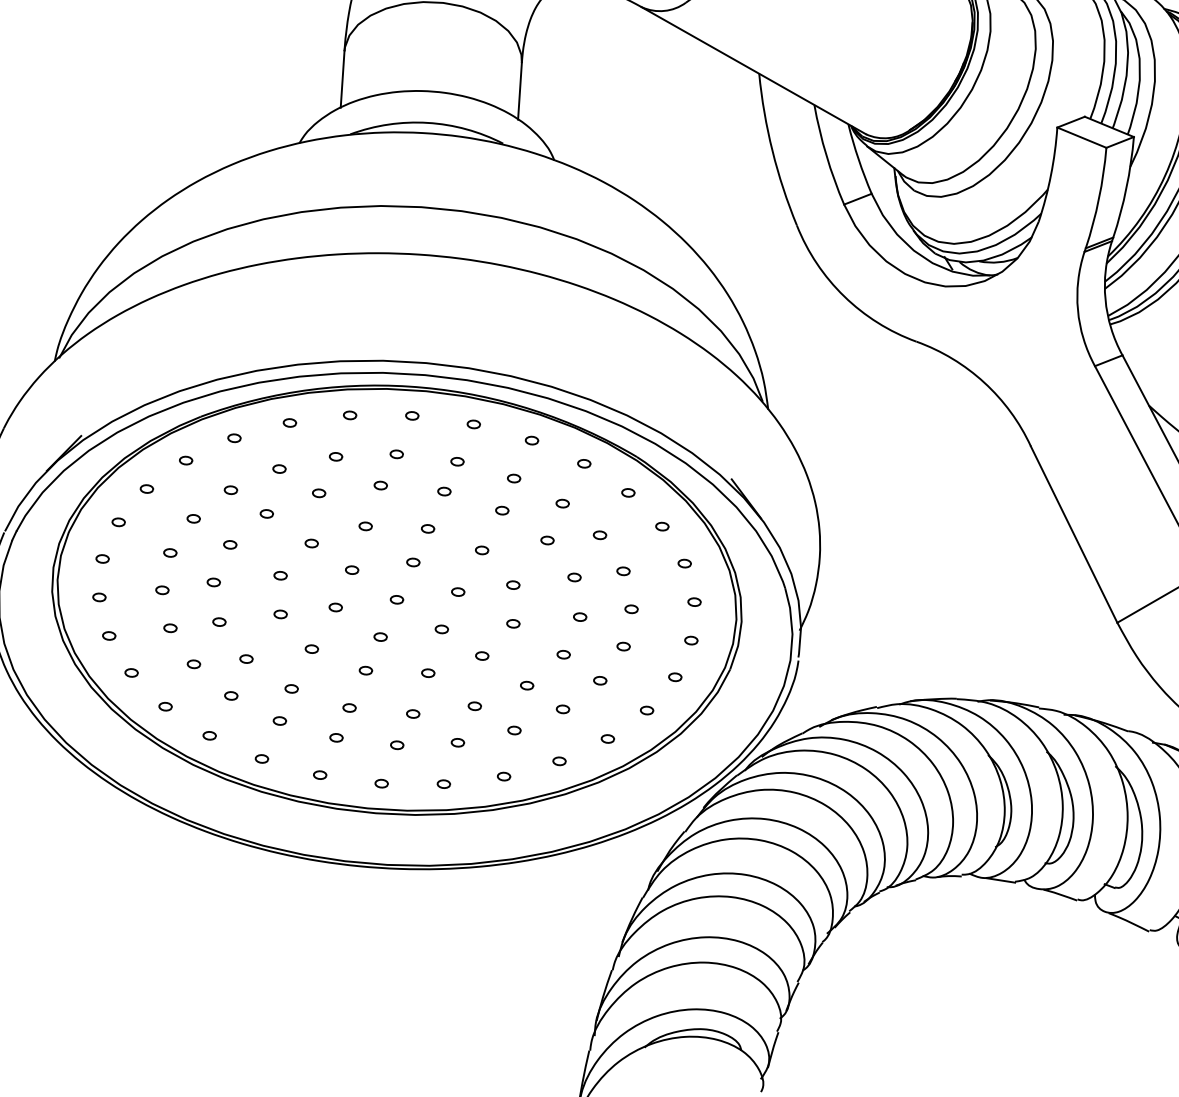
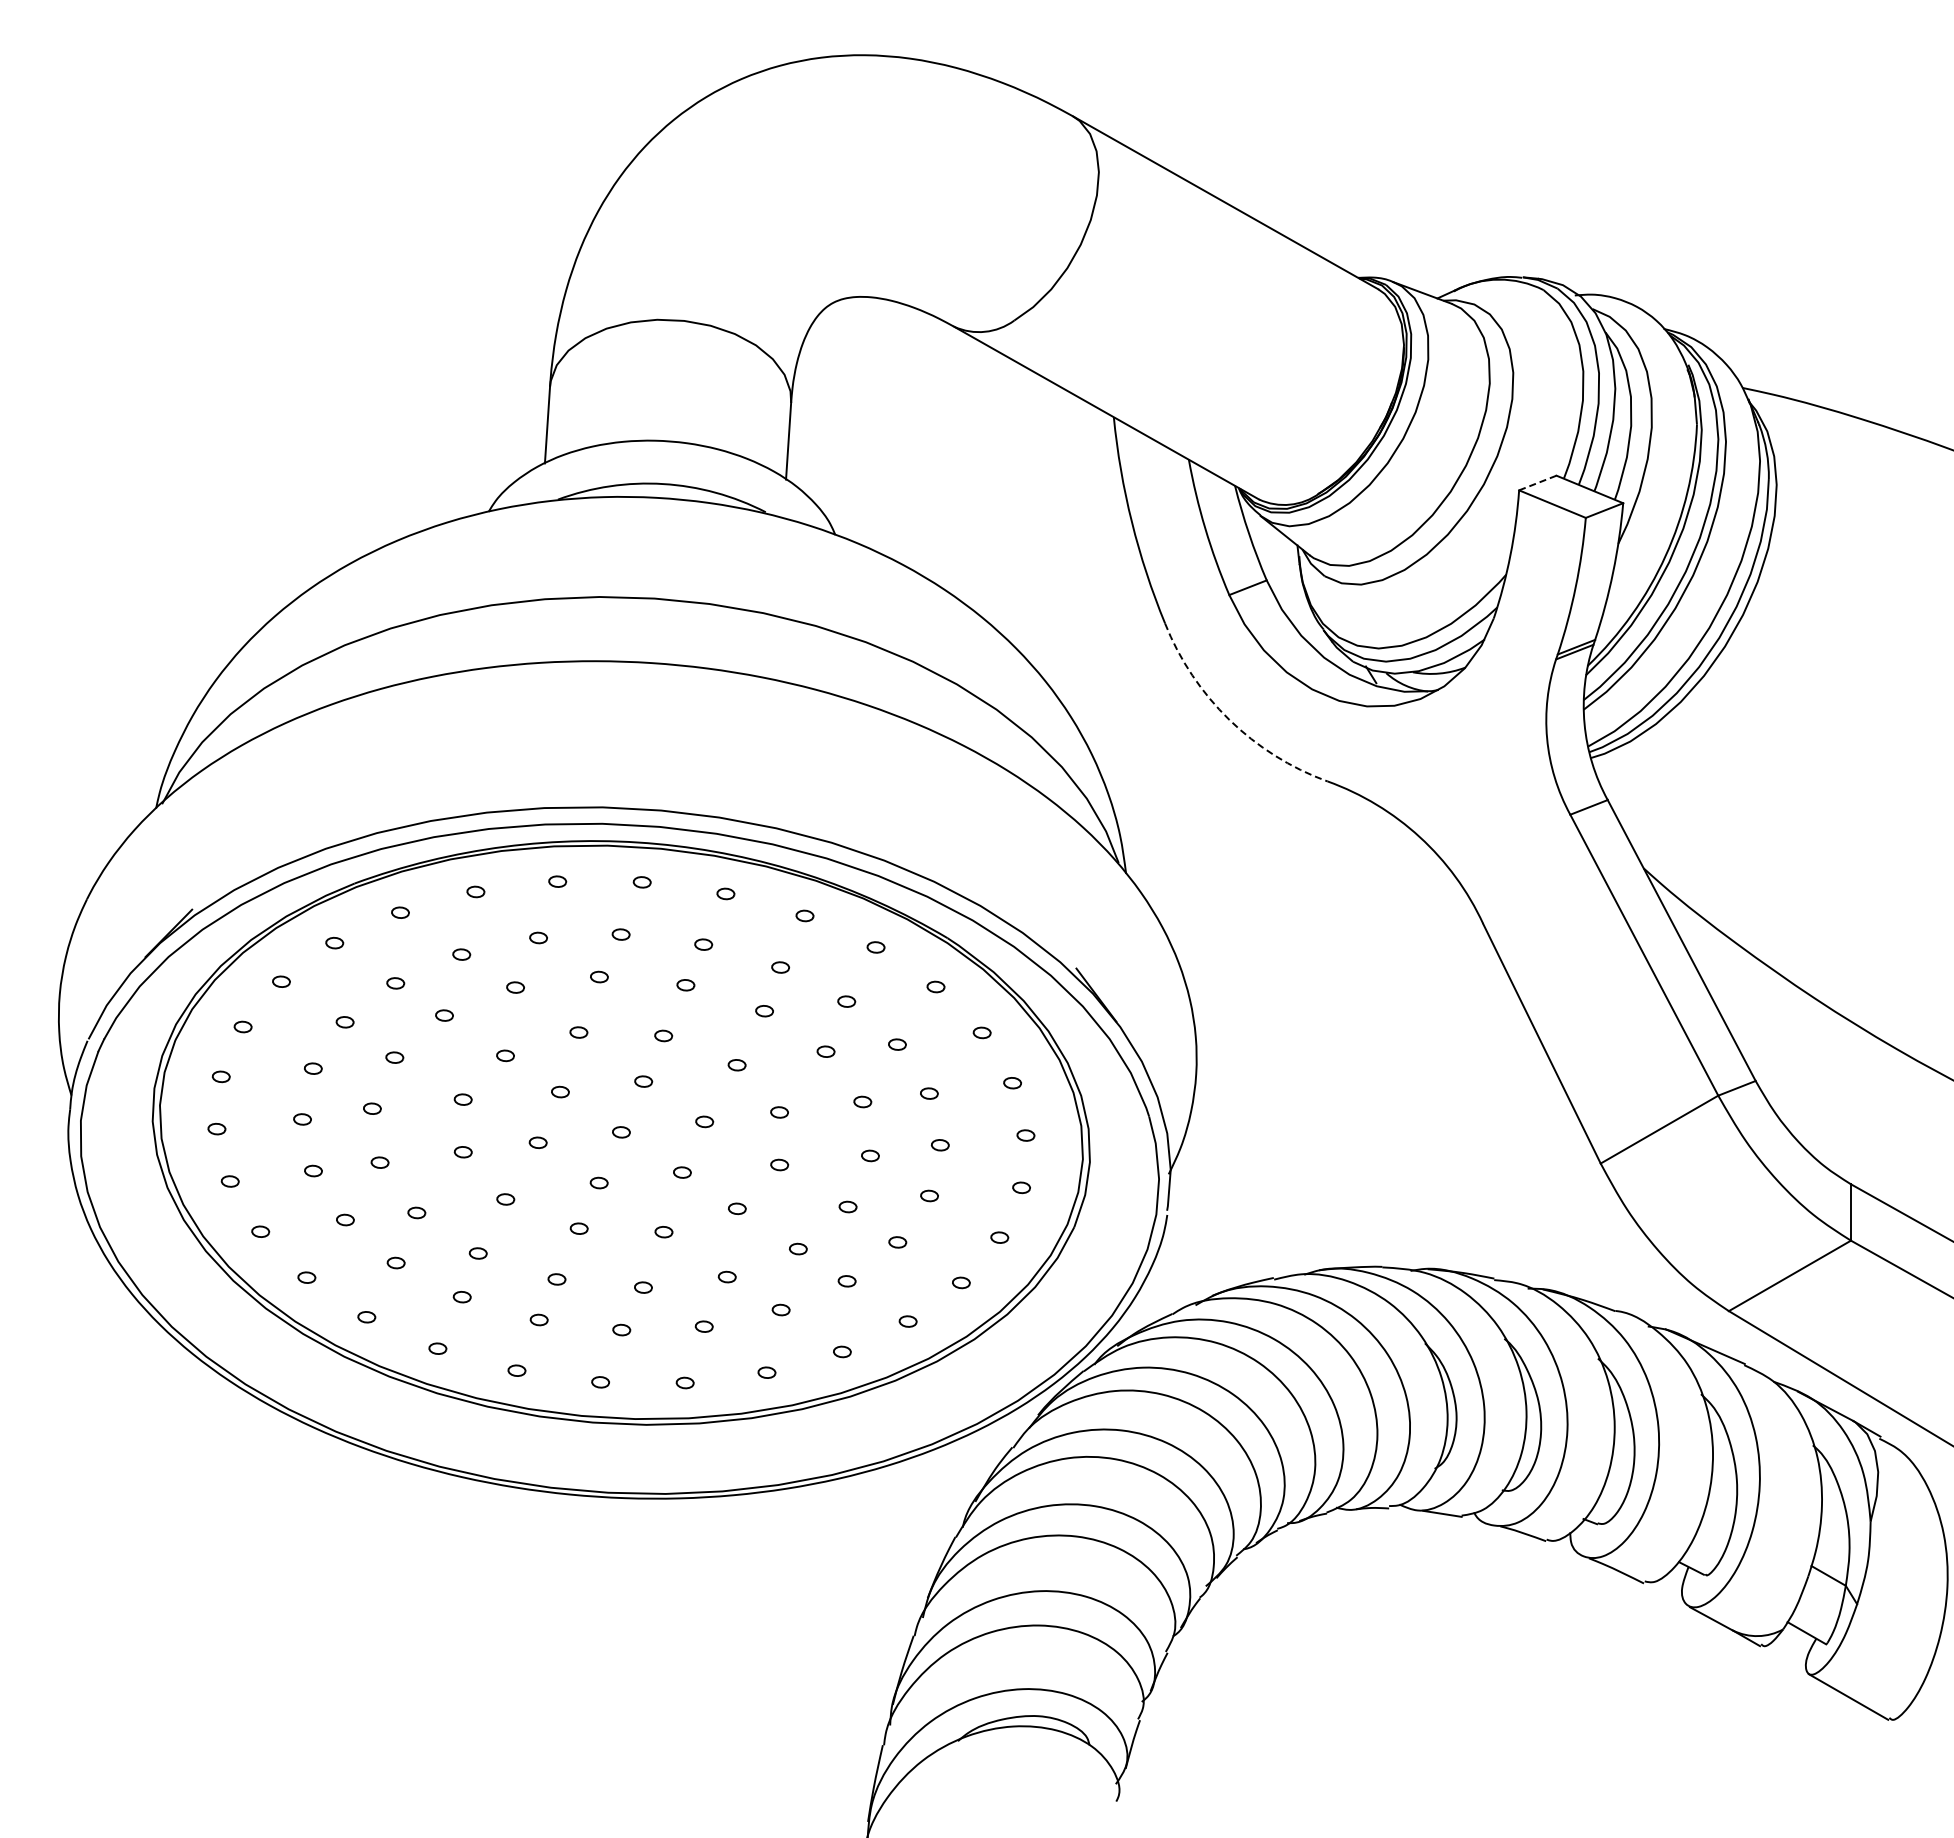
line: (1071, 121) -> (1538, 482), solid -> dashed
arc: (844, 296) -> (1229, 719), solid -> dashed

